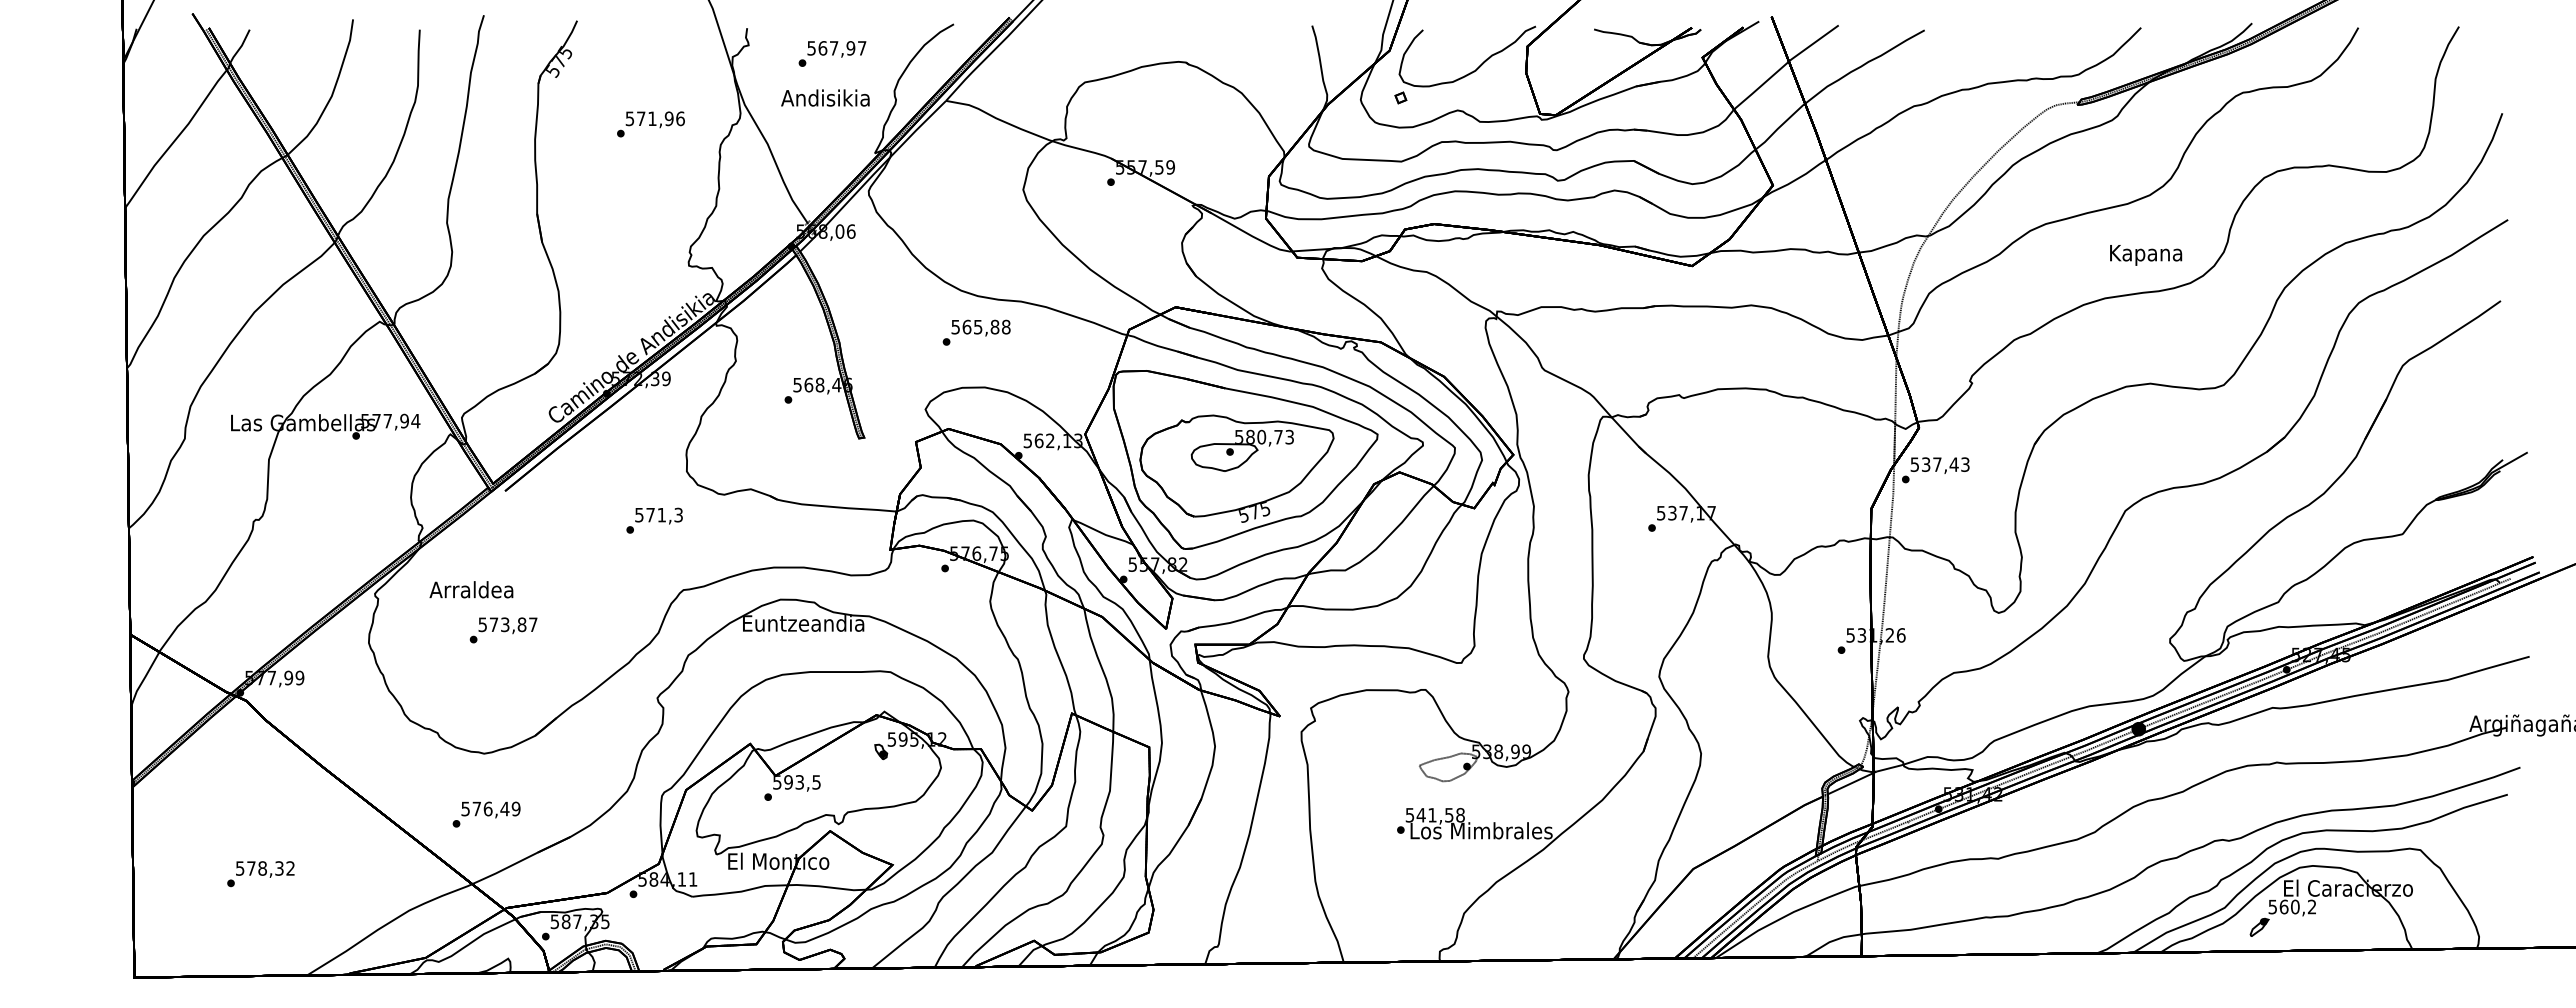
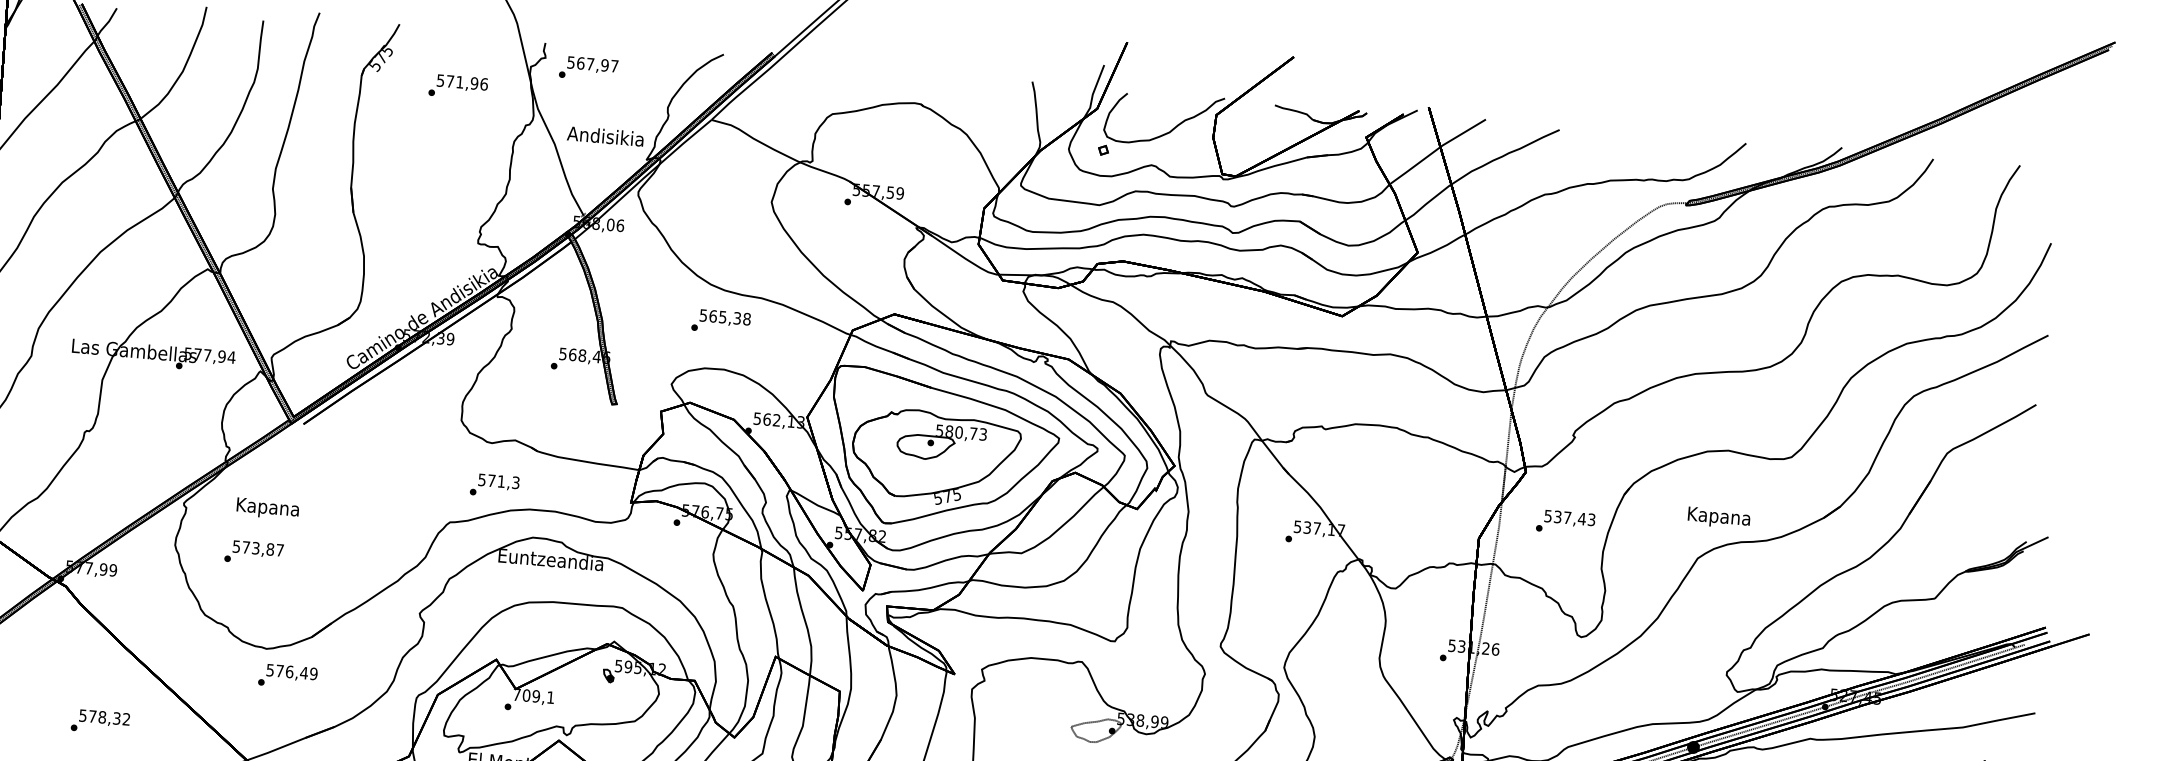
text: (832, 53) -> (588, 68), moved
text: (825, 97) -> (605, 135), moved
text: (650, 124) -> (457, 87), moved
text: (2146, 255) -> (1719, 518), moved
text: (994, 326) -> (736, 317), 565,88 -> 565,38
text: (1935, 470) -> (1565, 522), moved
text: (654, 520) -> (494, 485), moved
text: (471, 591) -> (267, 508), Arraldea -> Kapana
text: (503, 630) -> (253, 553), moved
text: (796, 782) -> (533, 696), 593,5 -> 709,1
text: (486, 814) -> (287, 676), moved
text: (260, 874) -> (100, 722), moved

